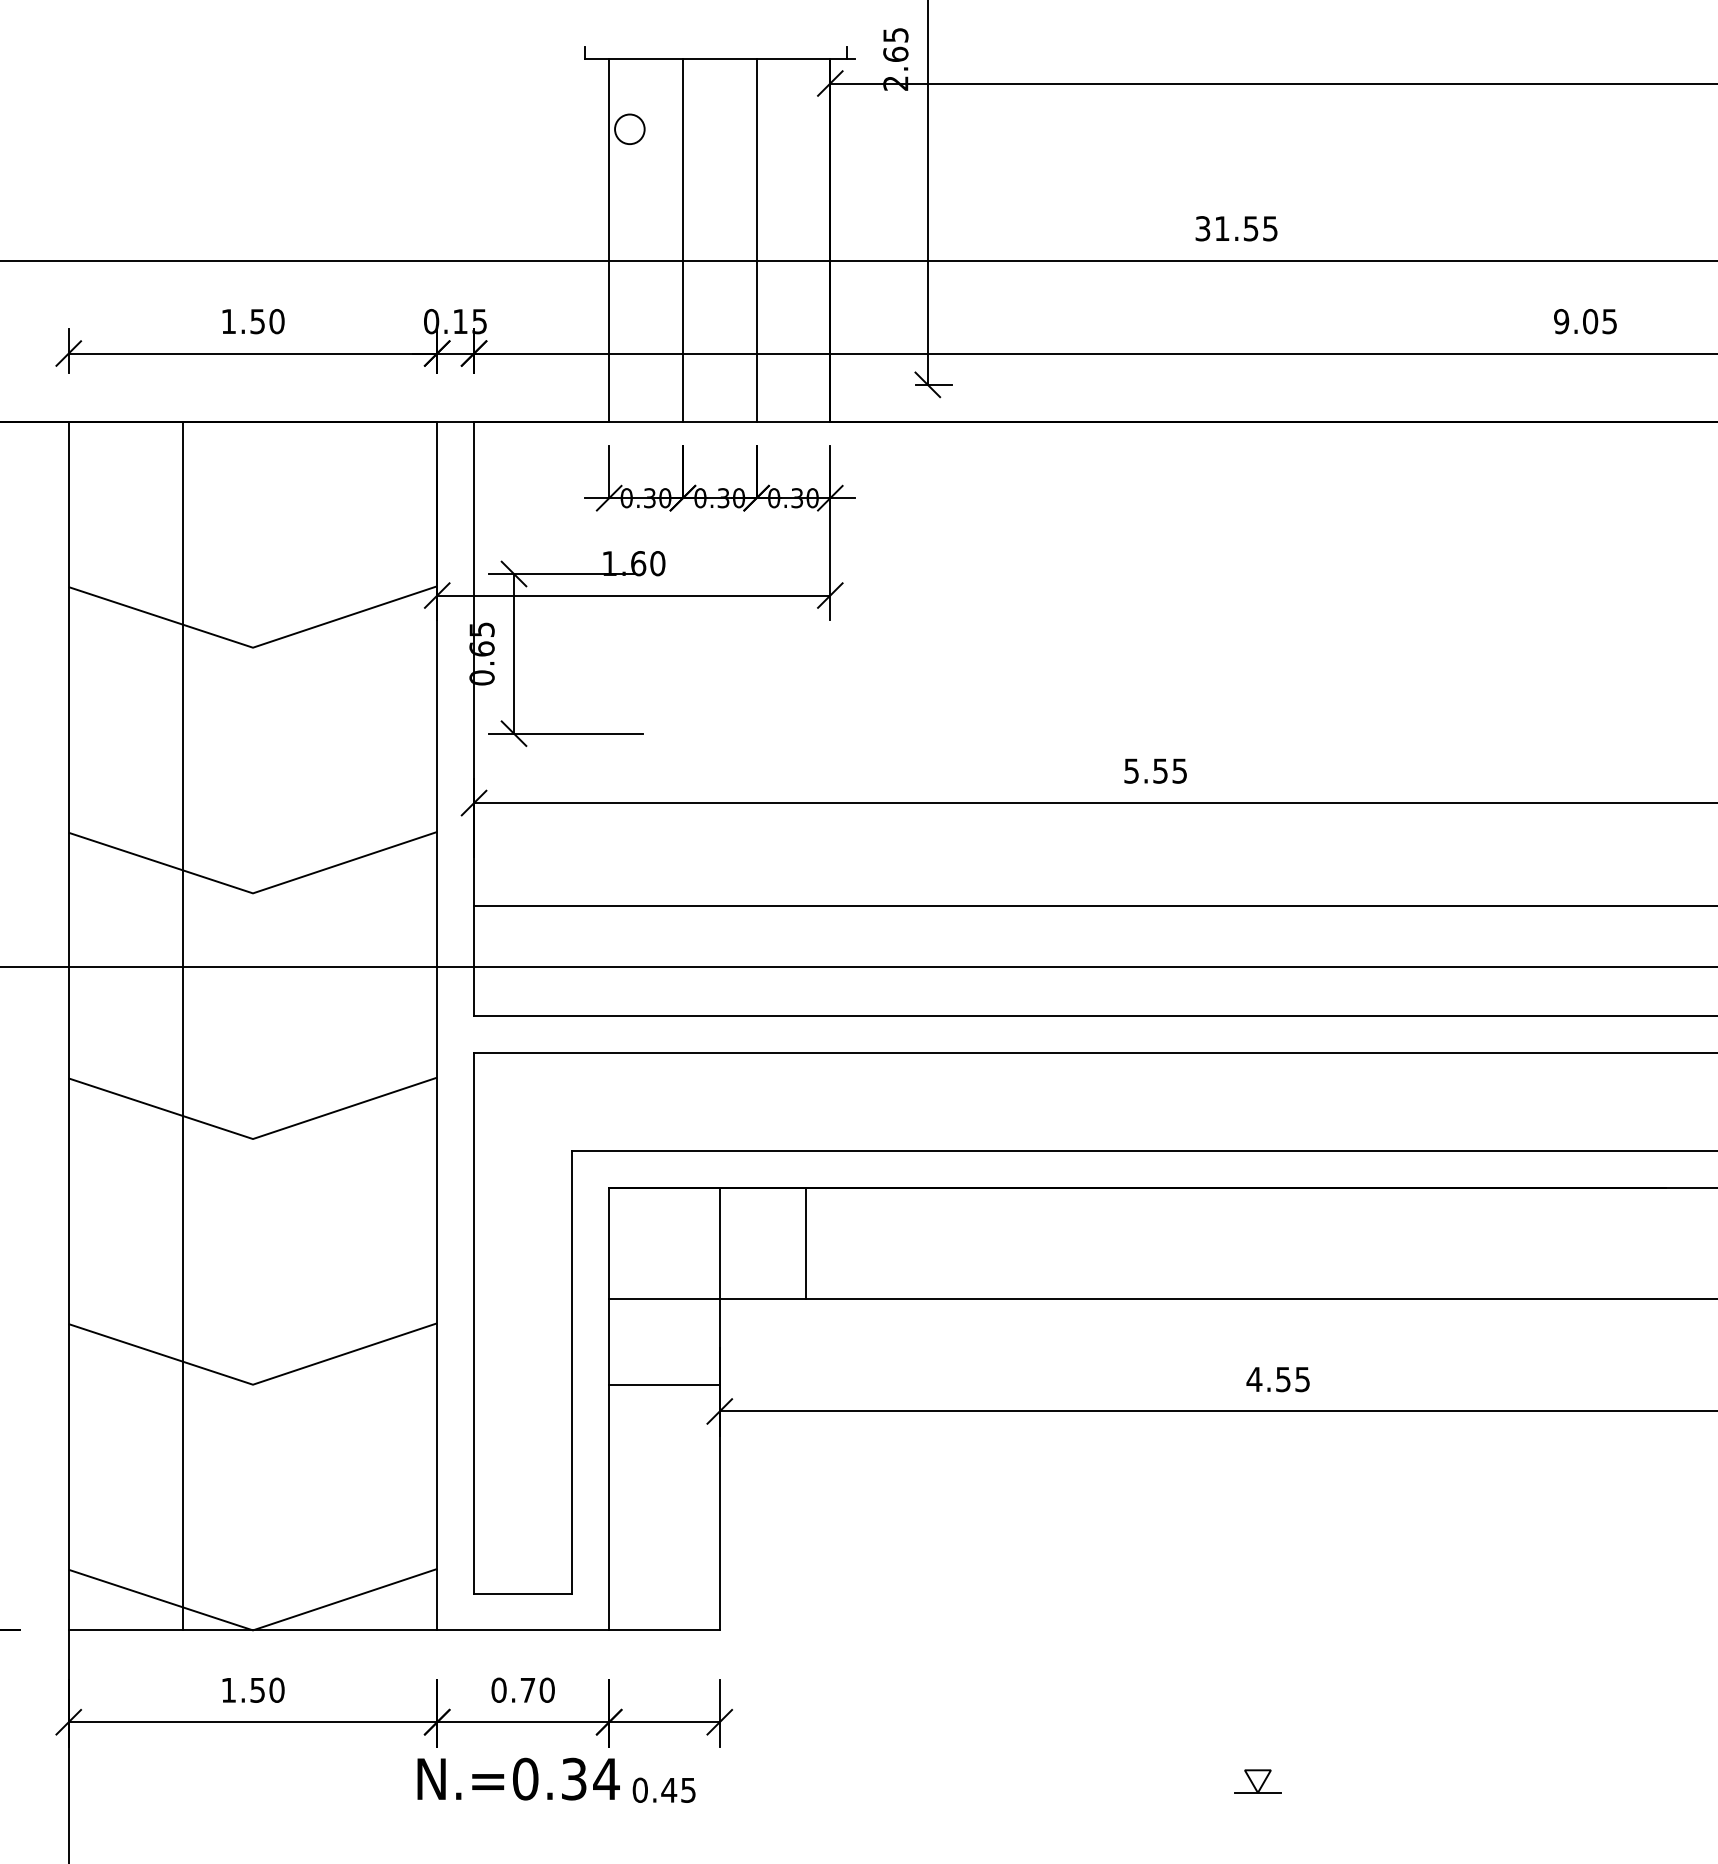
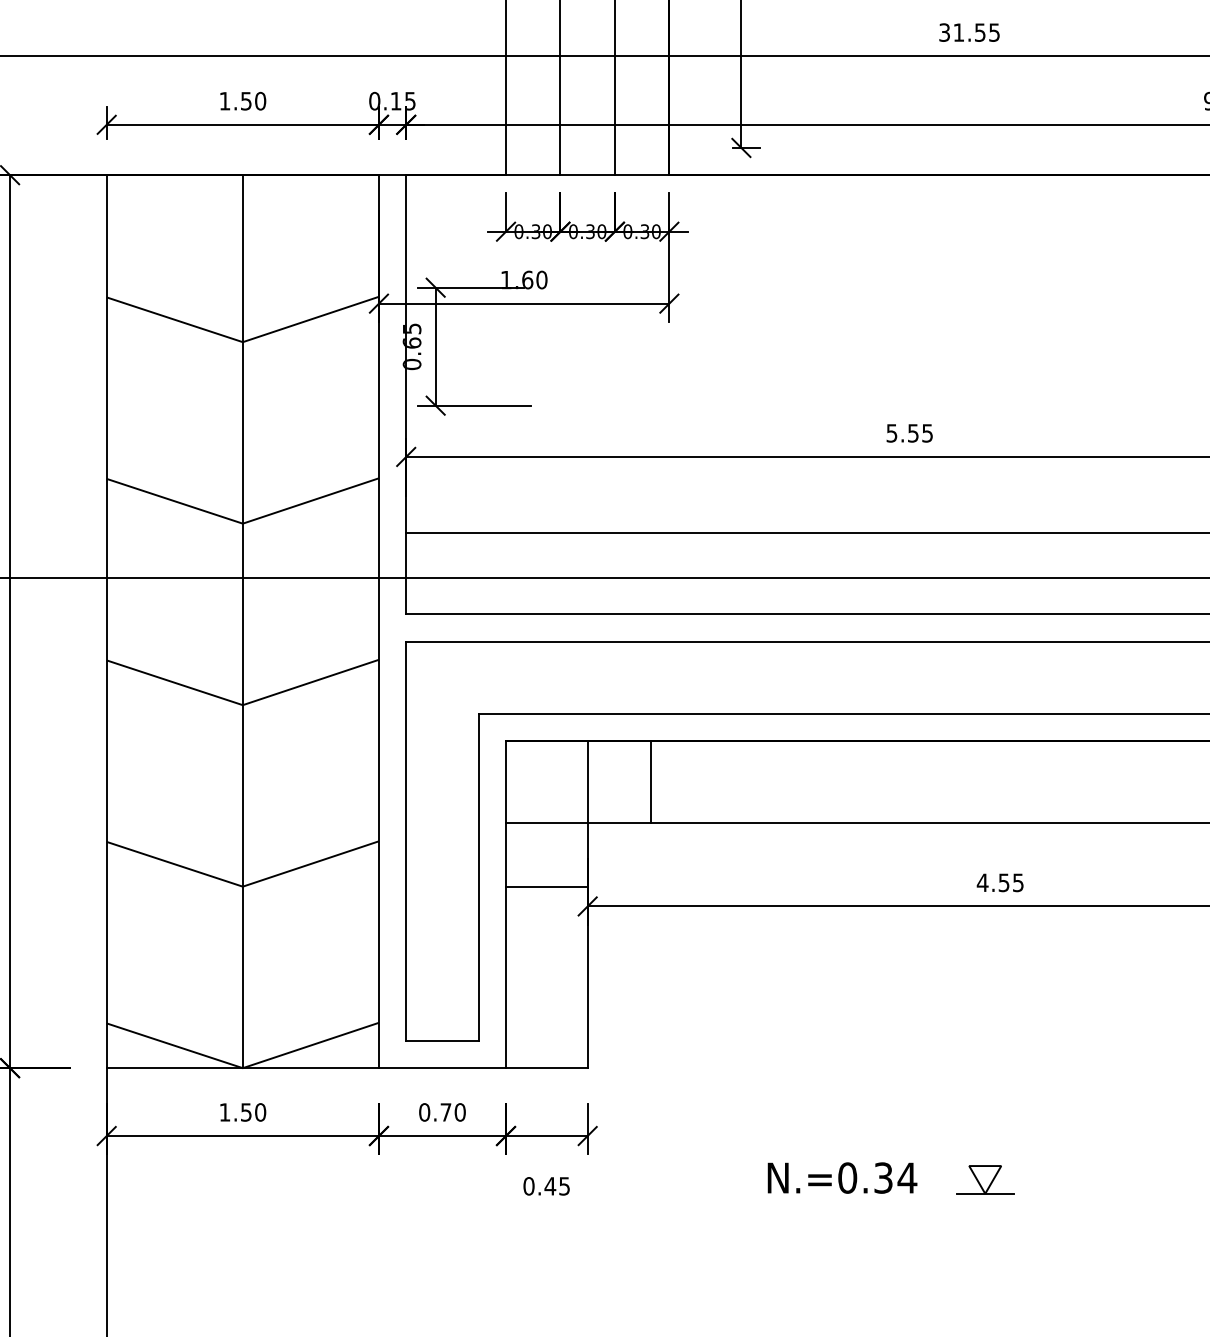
line: (183, 1025) -> (243, 621), moved
text: (518, 1778) -> (842, 1177), moved
part: (1257, 1781) -> (984, 1179), size x1.67

